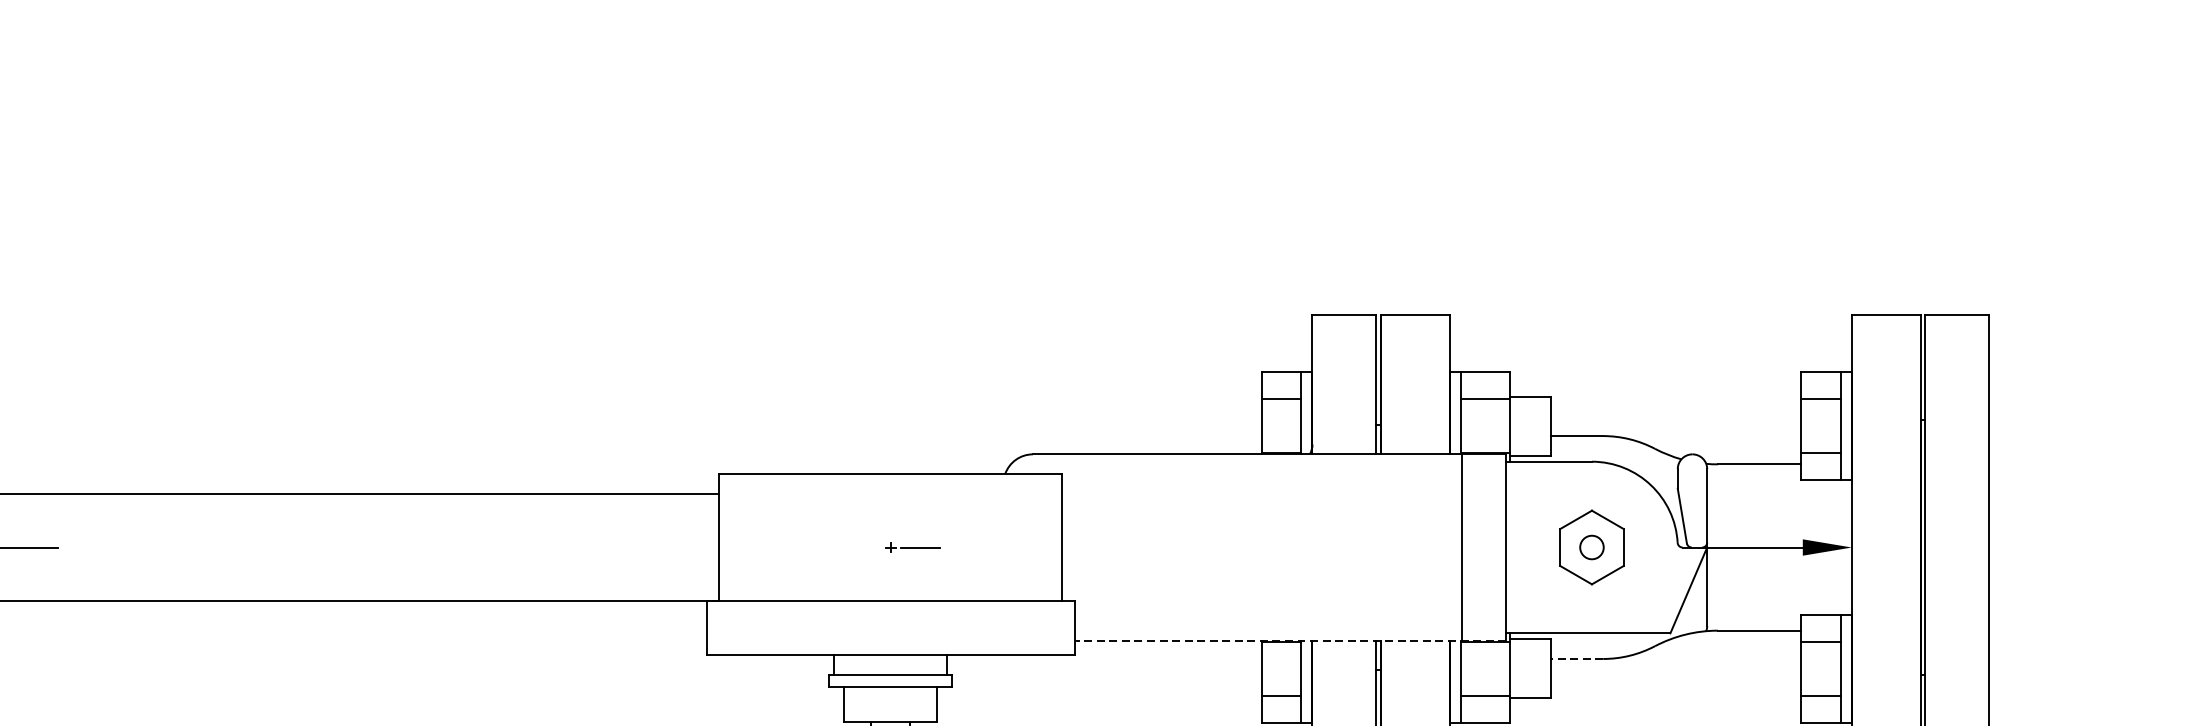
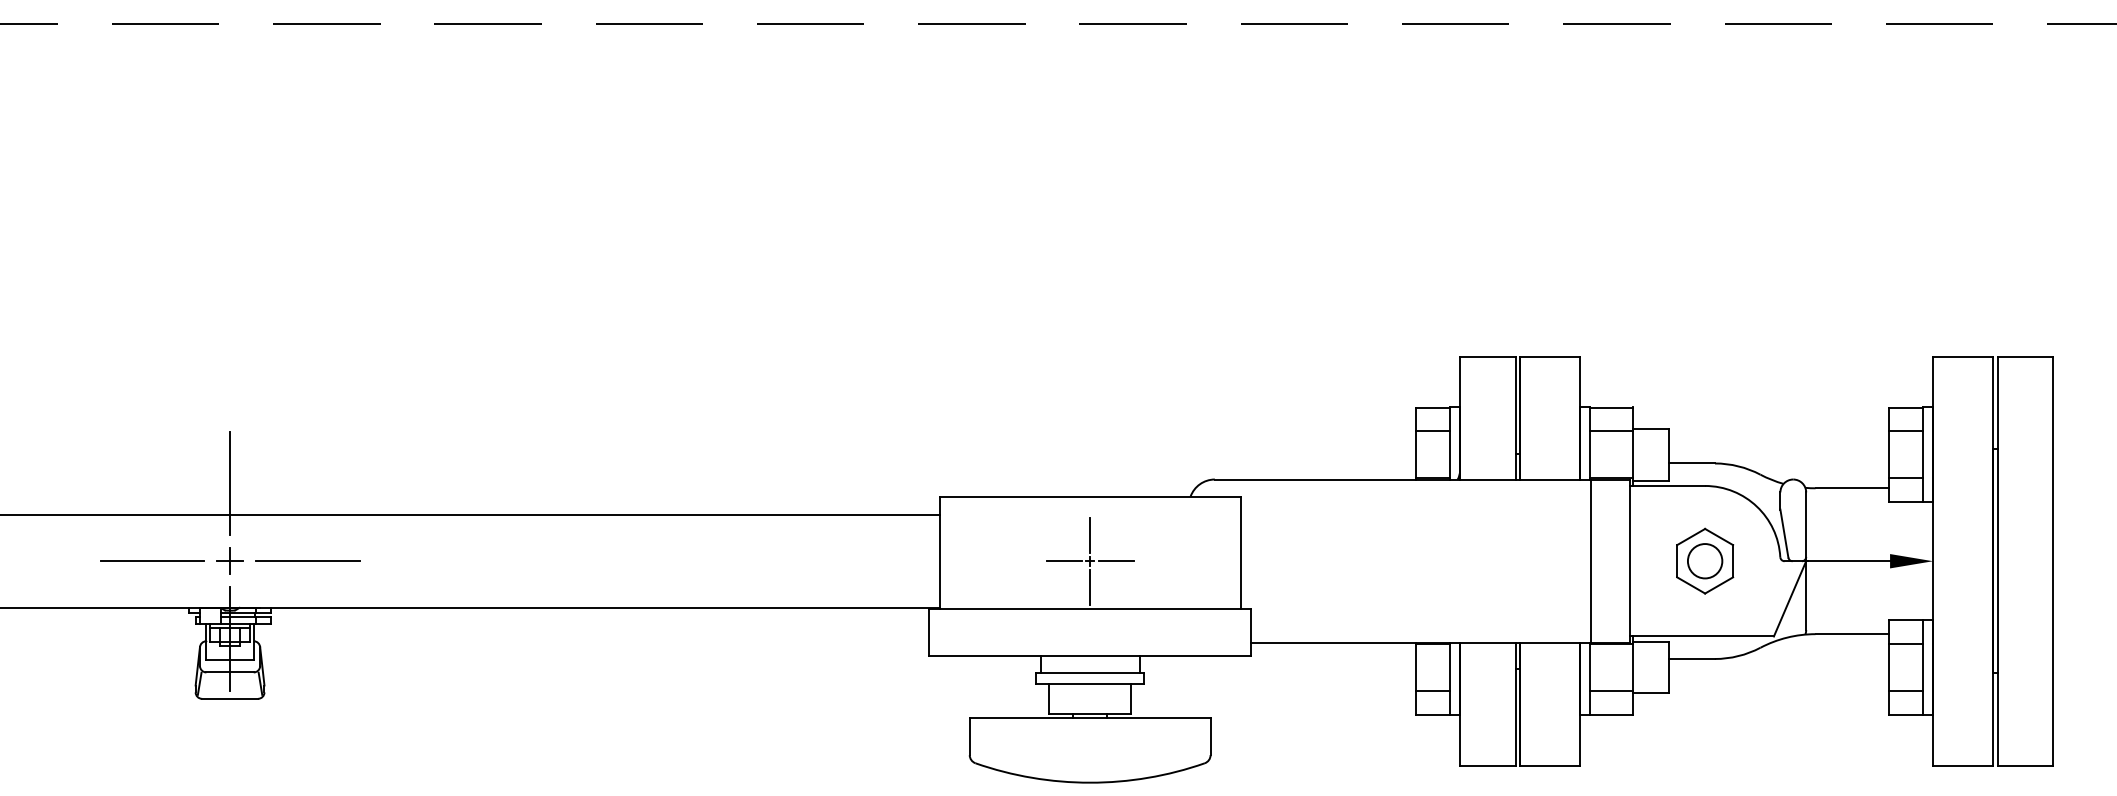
line: (891, 517) -> (1090, 534), added
line: (860, 547) -> (1063, 561), added
circle: (1591, 547) -> (1704, 561), size x1.67
line: (891, 576) -> (1090, 586), added
line: (1290, 640) -> (1440, 642), dashed -> solid
line: (1577, 658) -> (1692, 658), dashed -> solid

